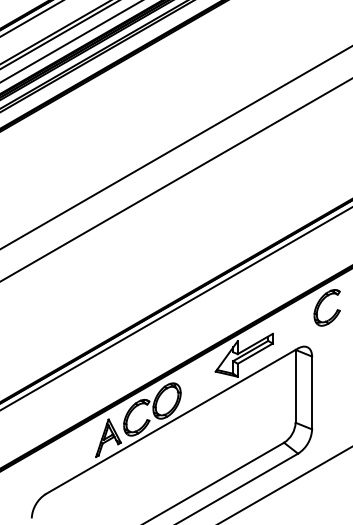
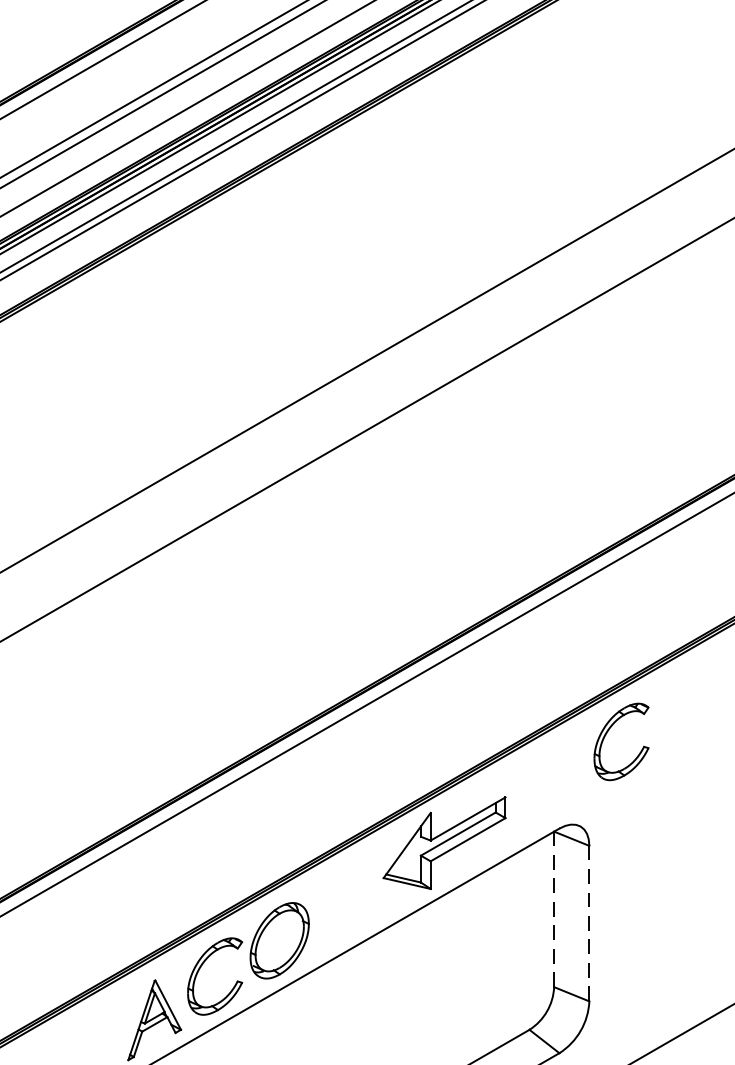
line: (295, 385) -> (553, 907), solid -> dashed
line: (312, 392) -> (590, 922), solid -> dashed

